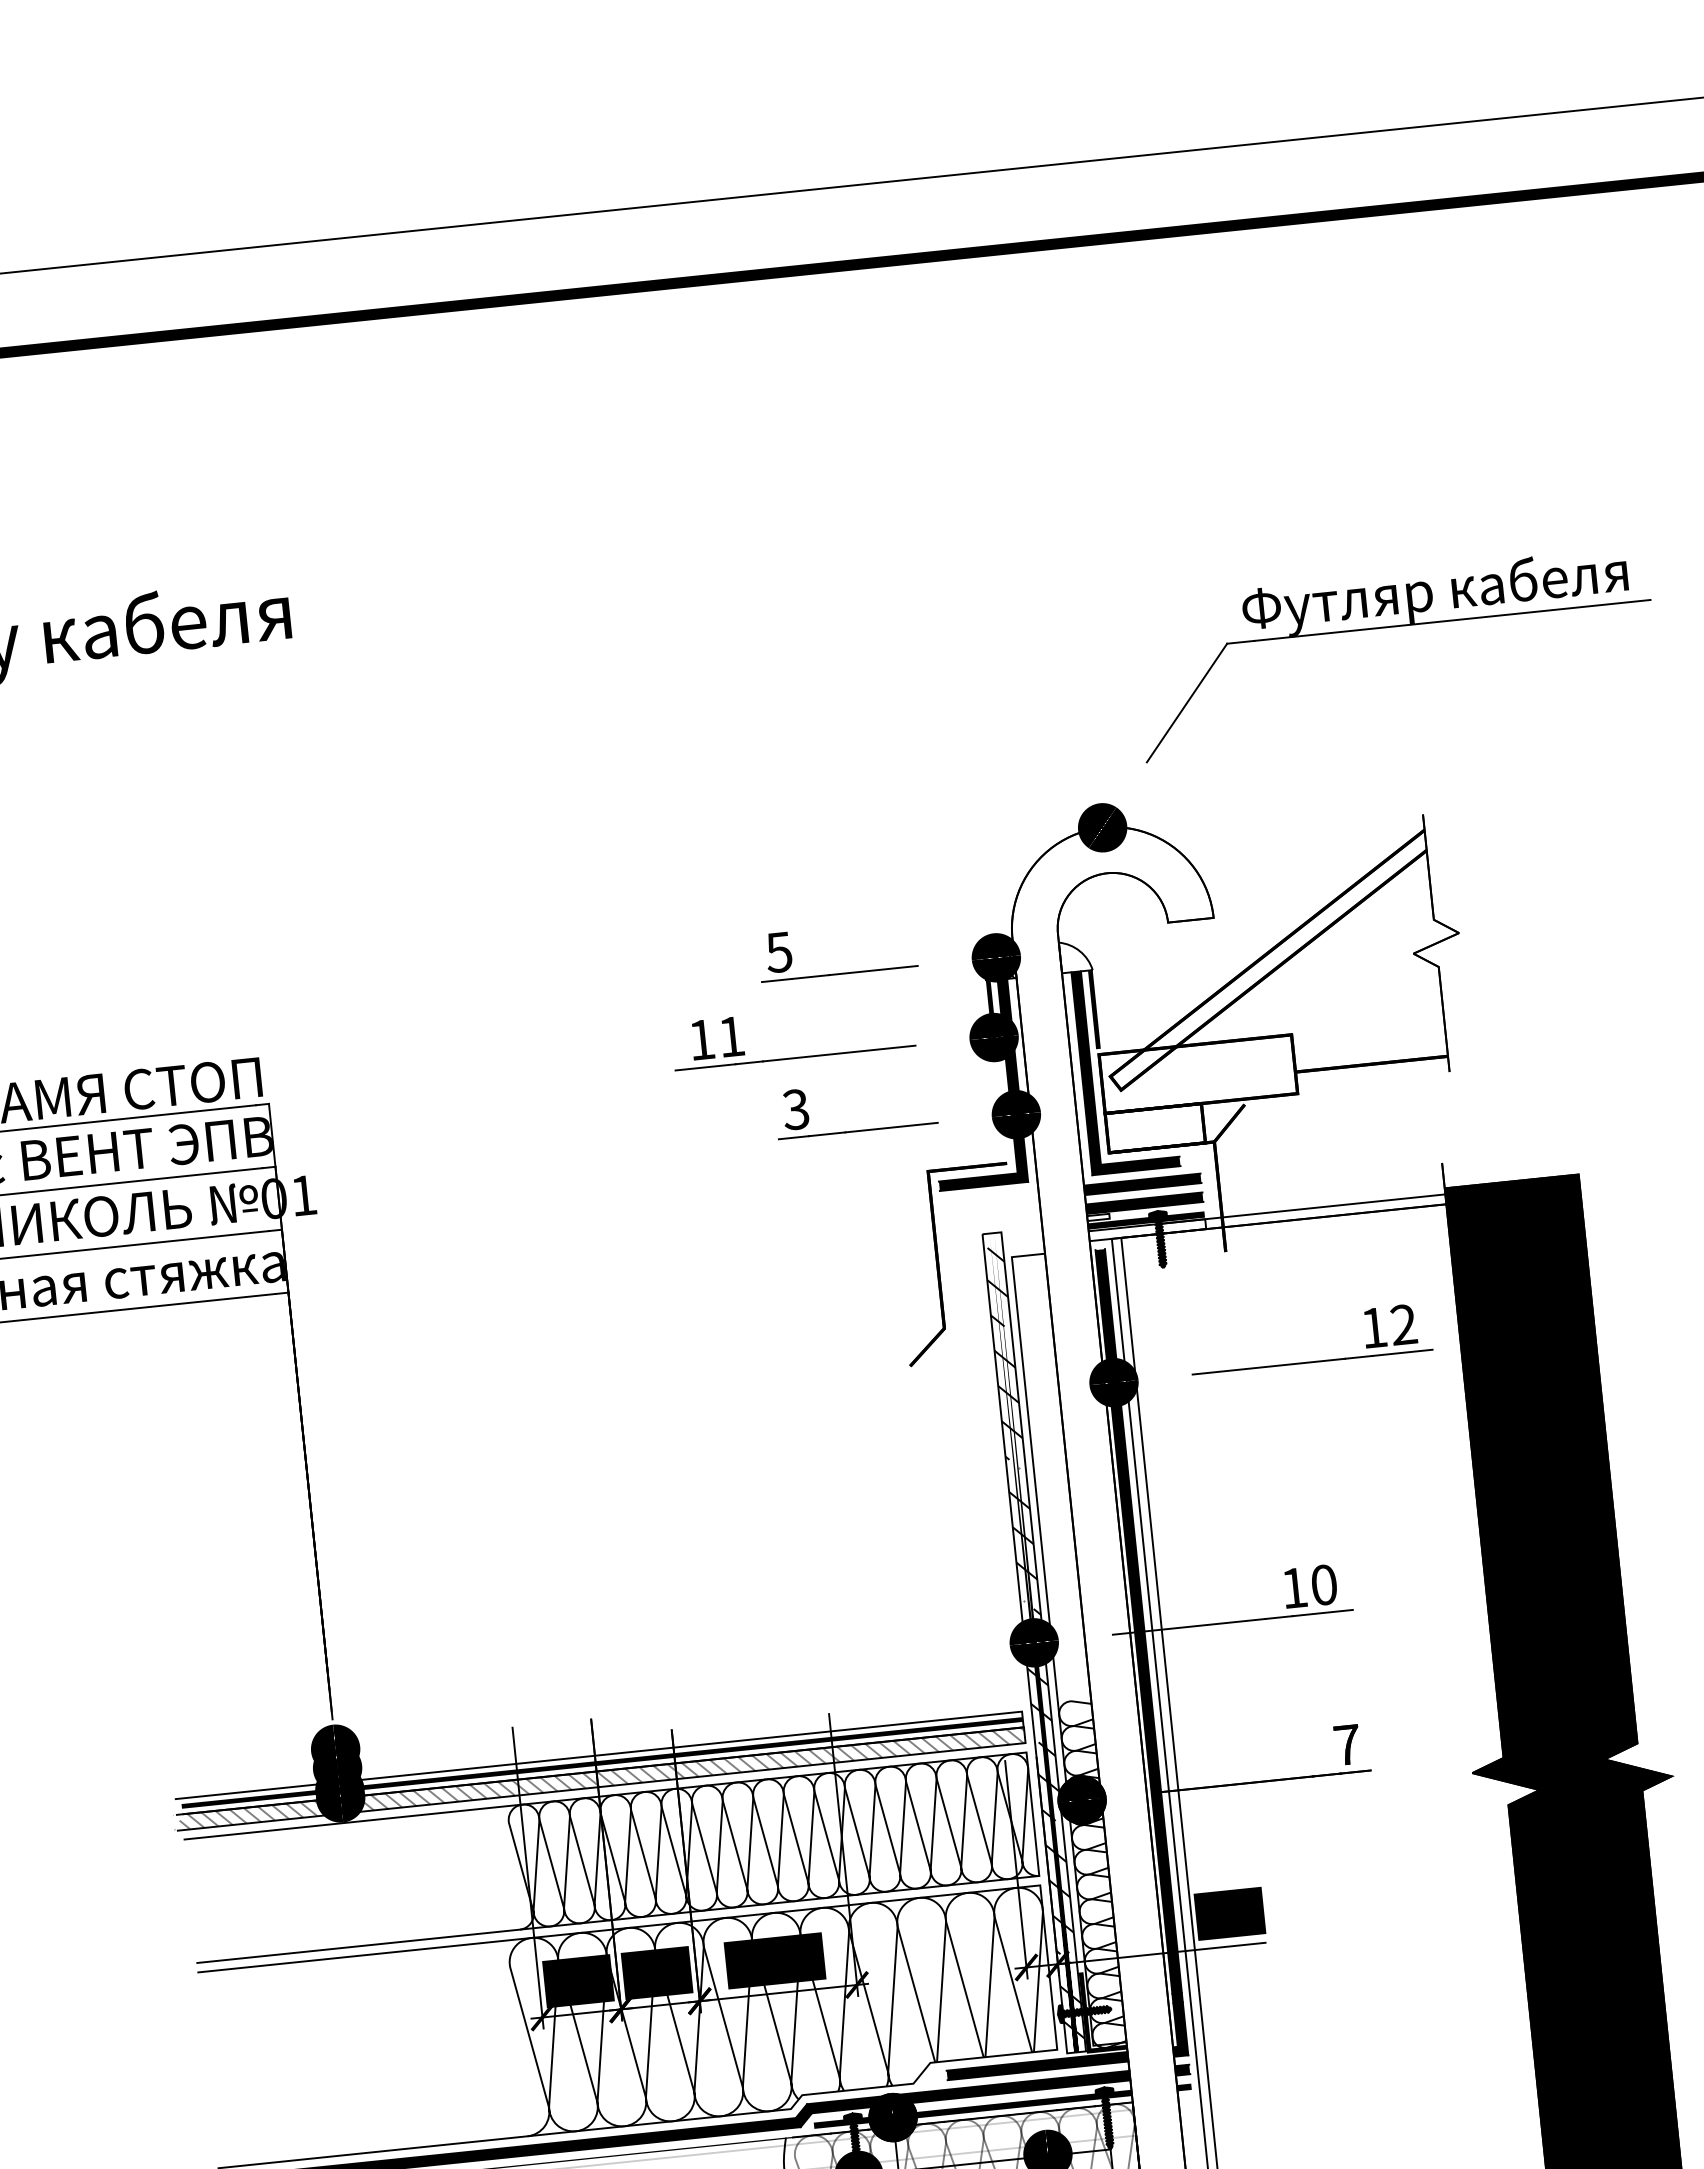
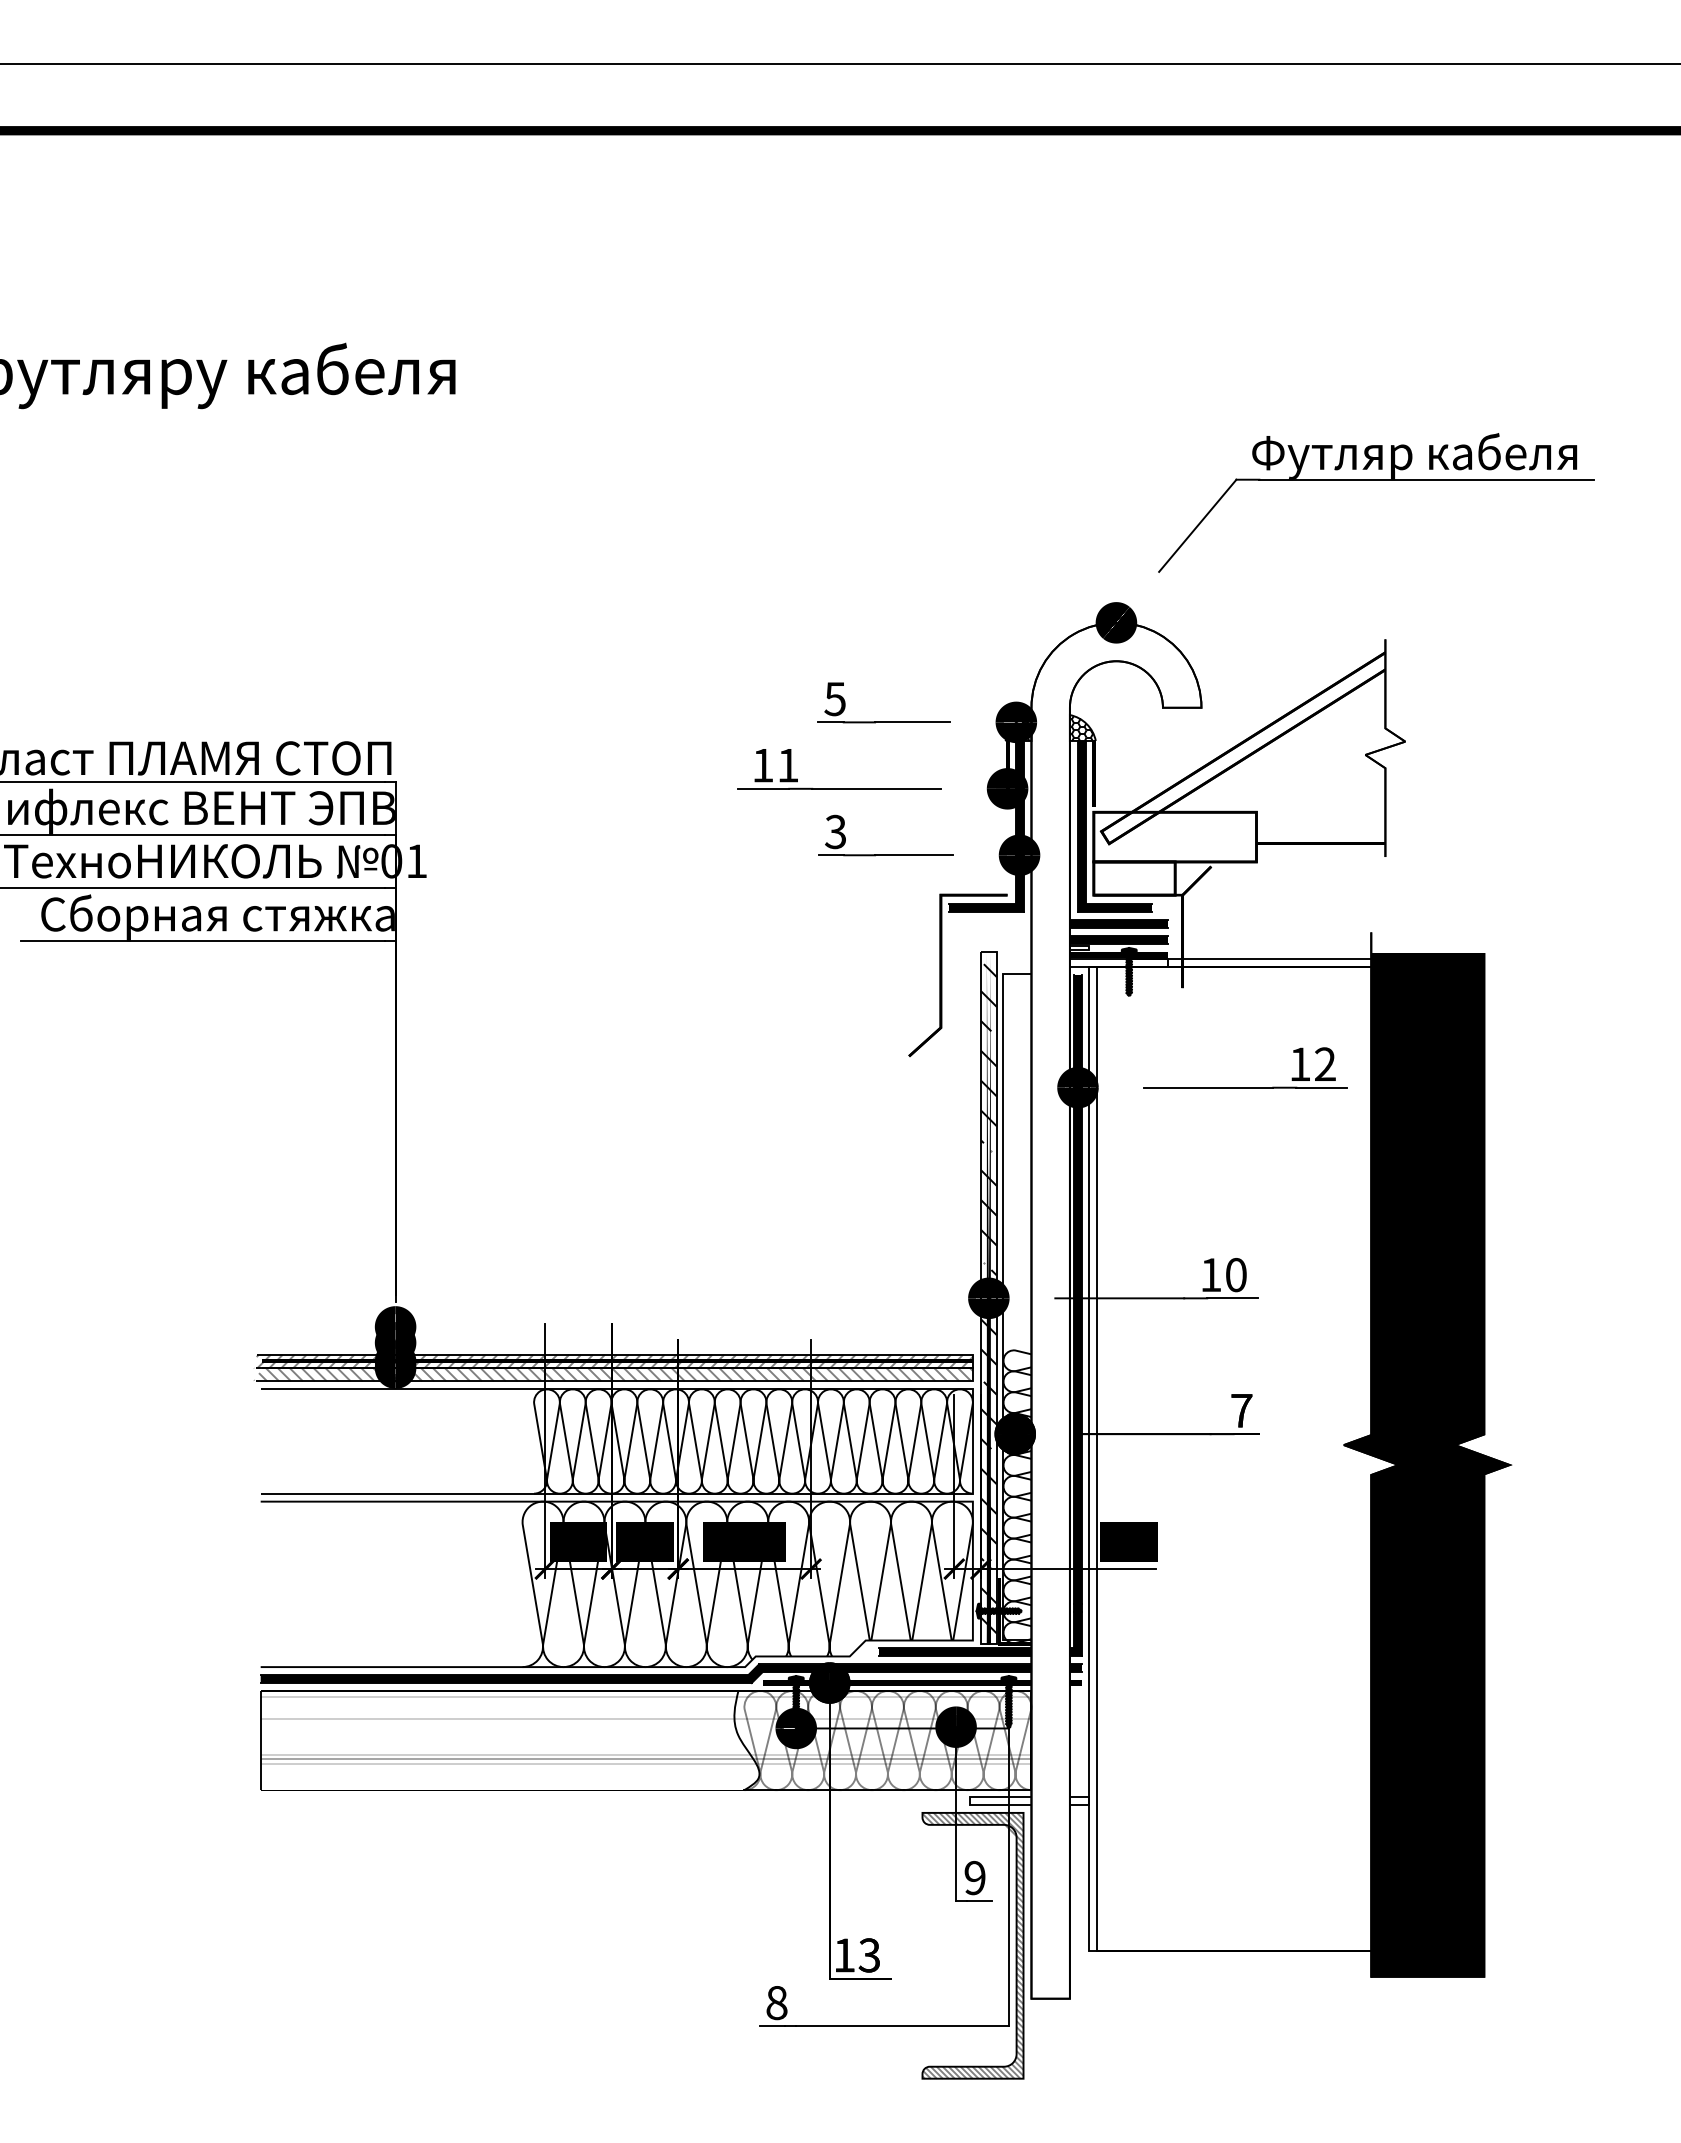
hatch: (1074, 957) -> (1081, 728), added
hatch: (598, 1763) -> (614, 1361), added

